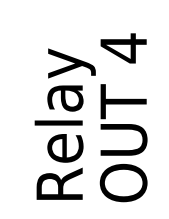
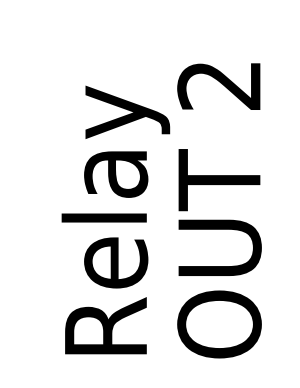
text: (122, 48) -> (217, 85), 4 -> 2

